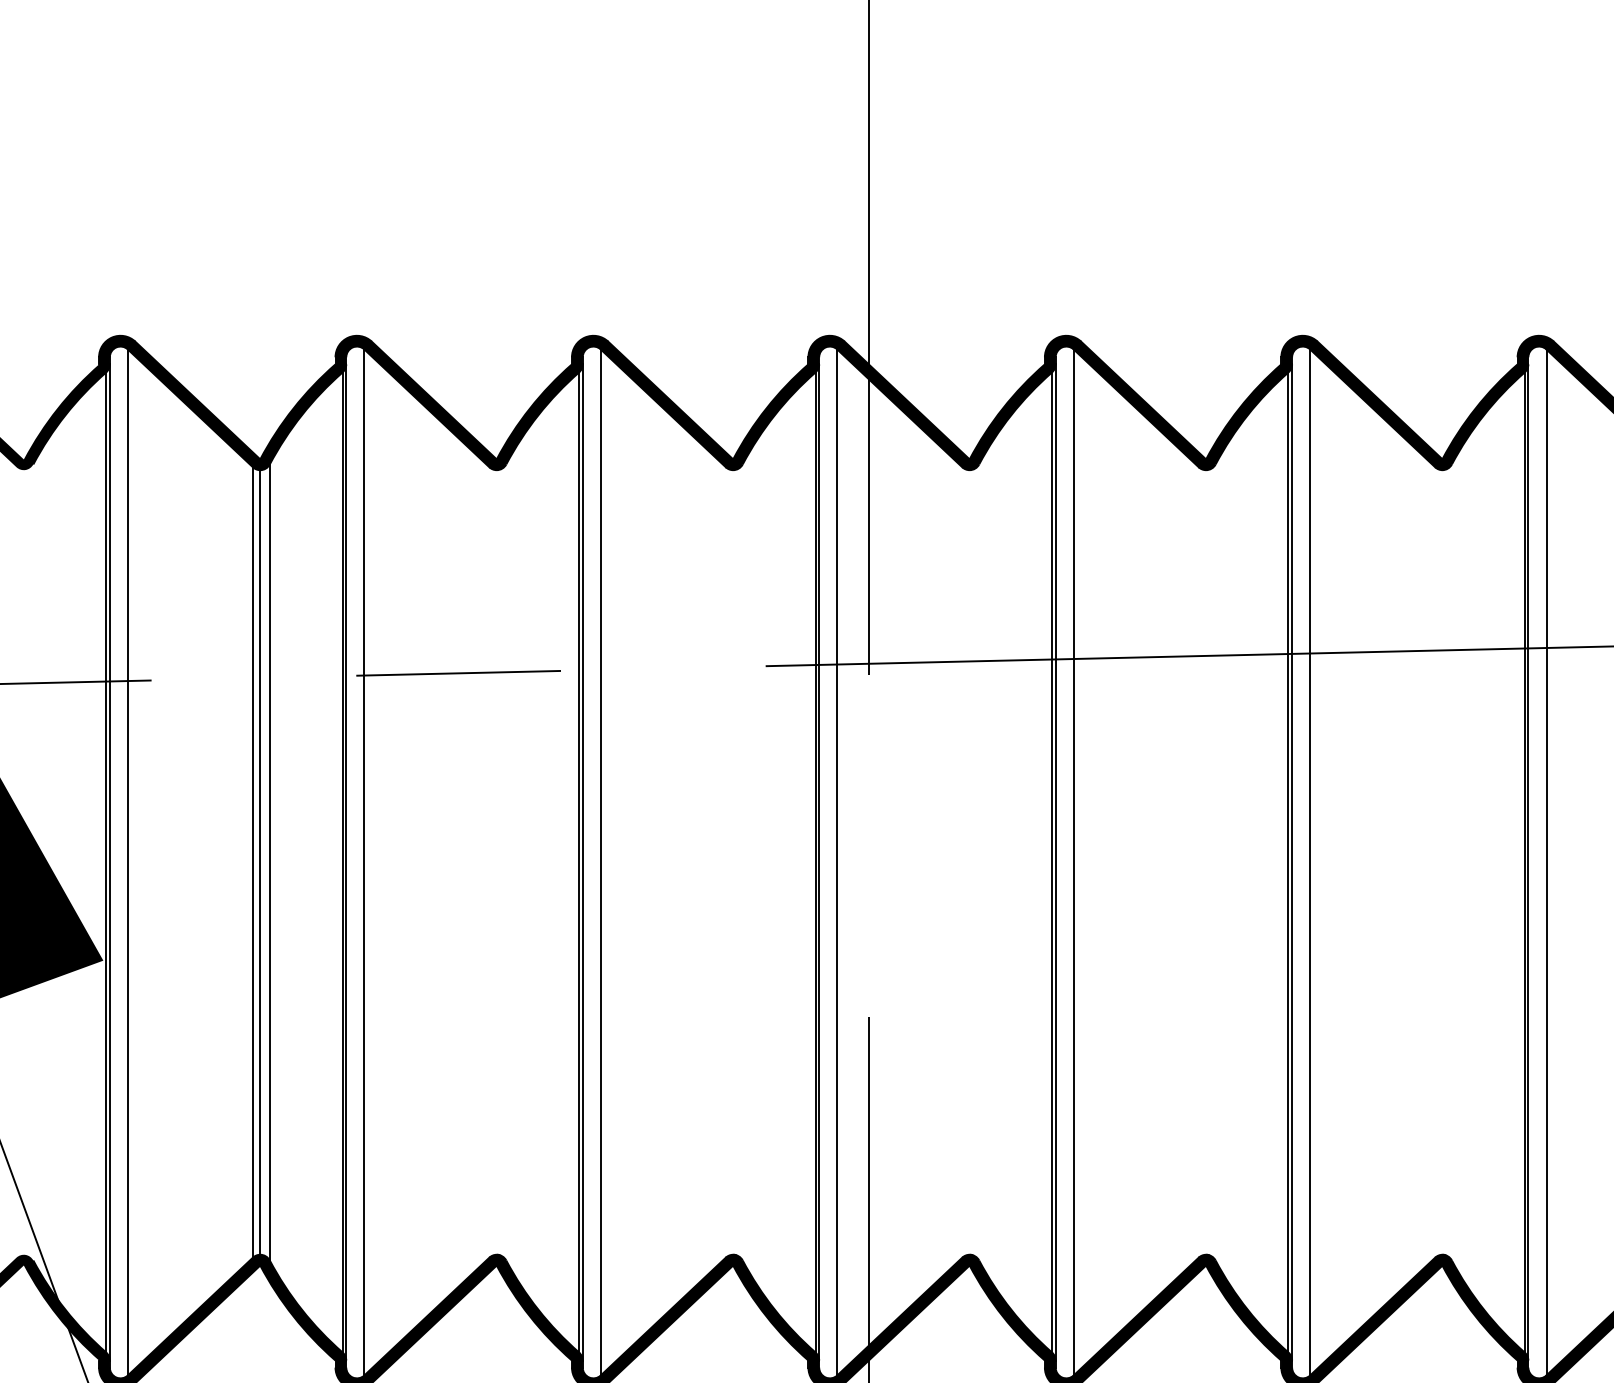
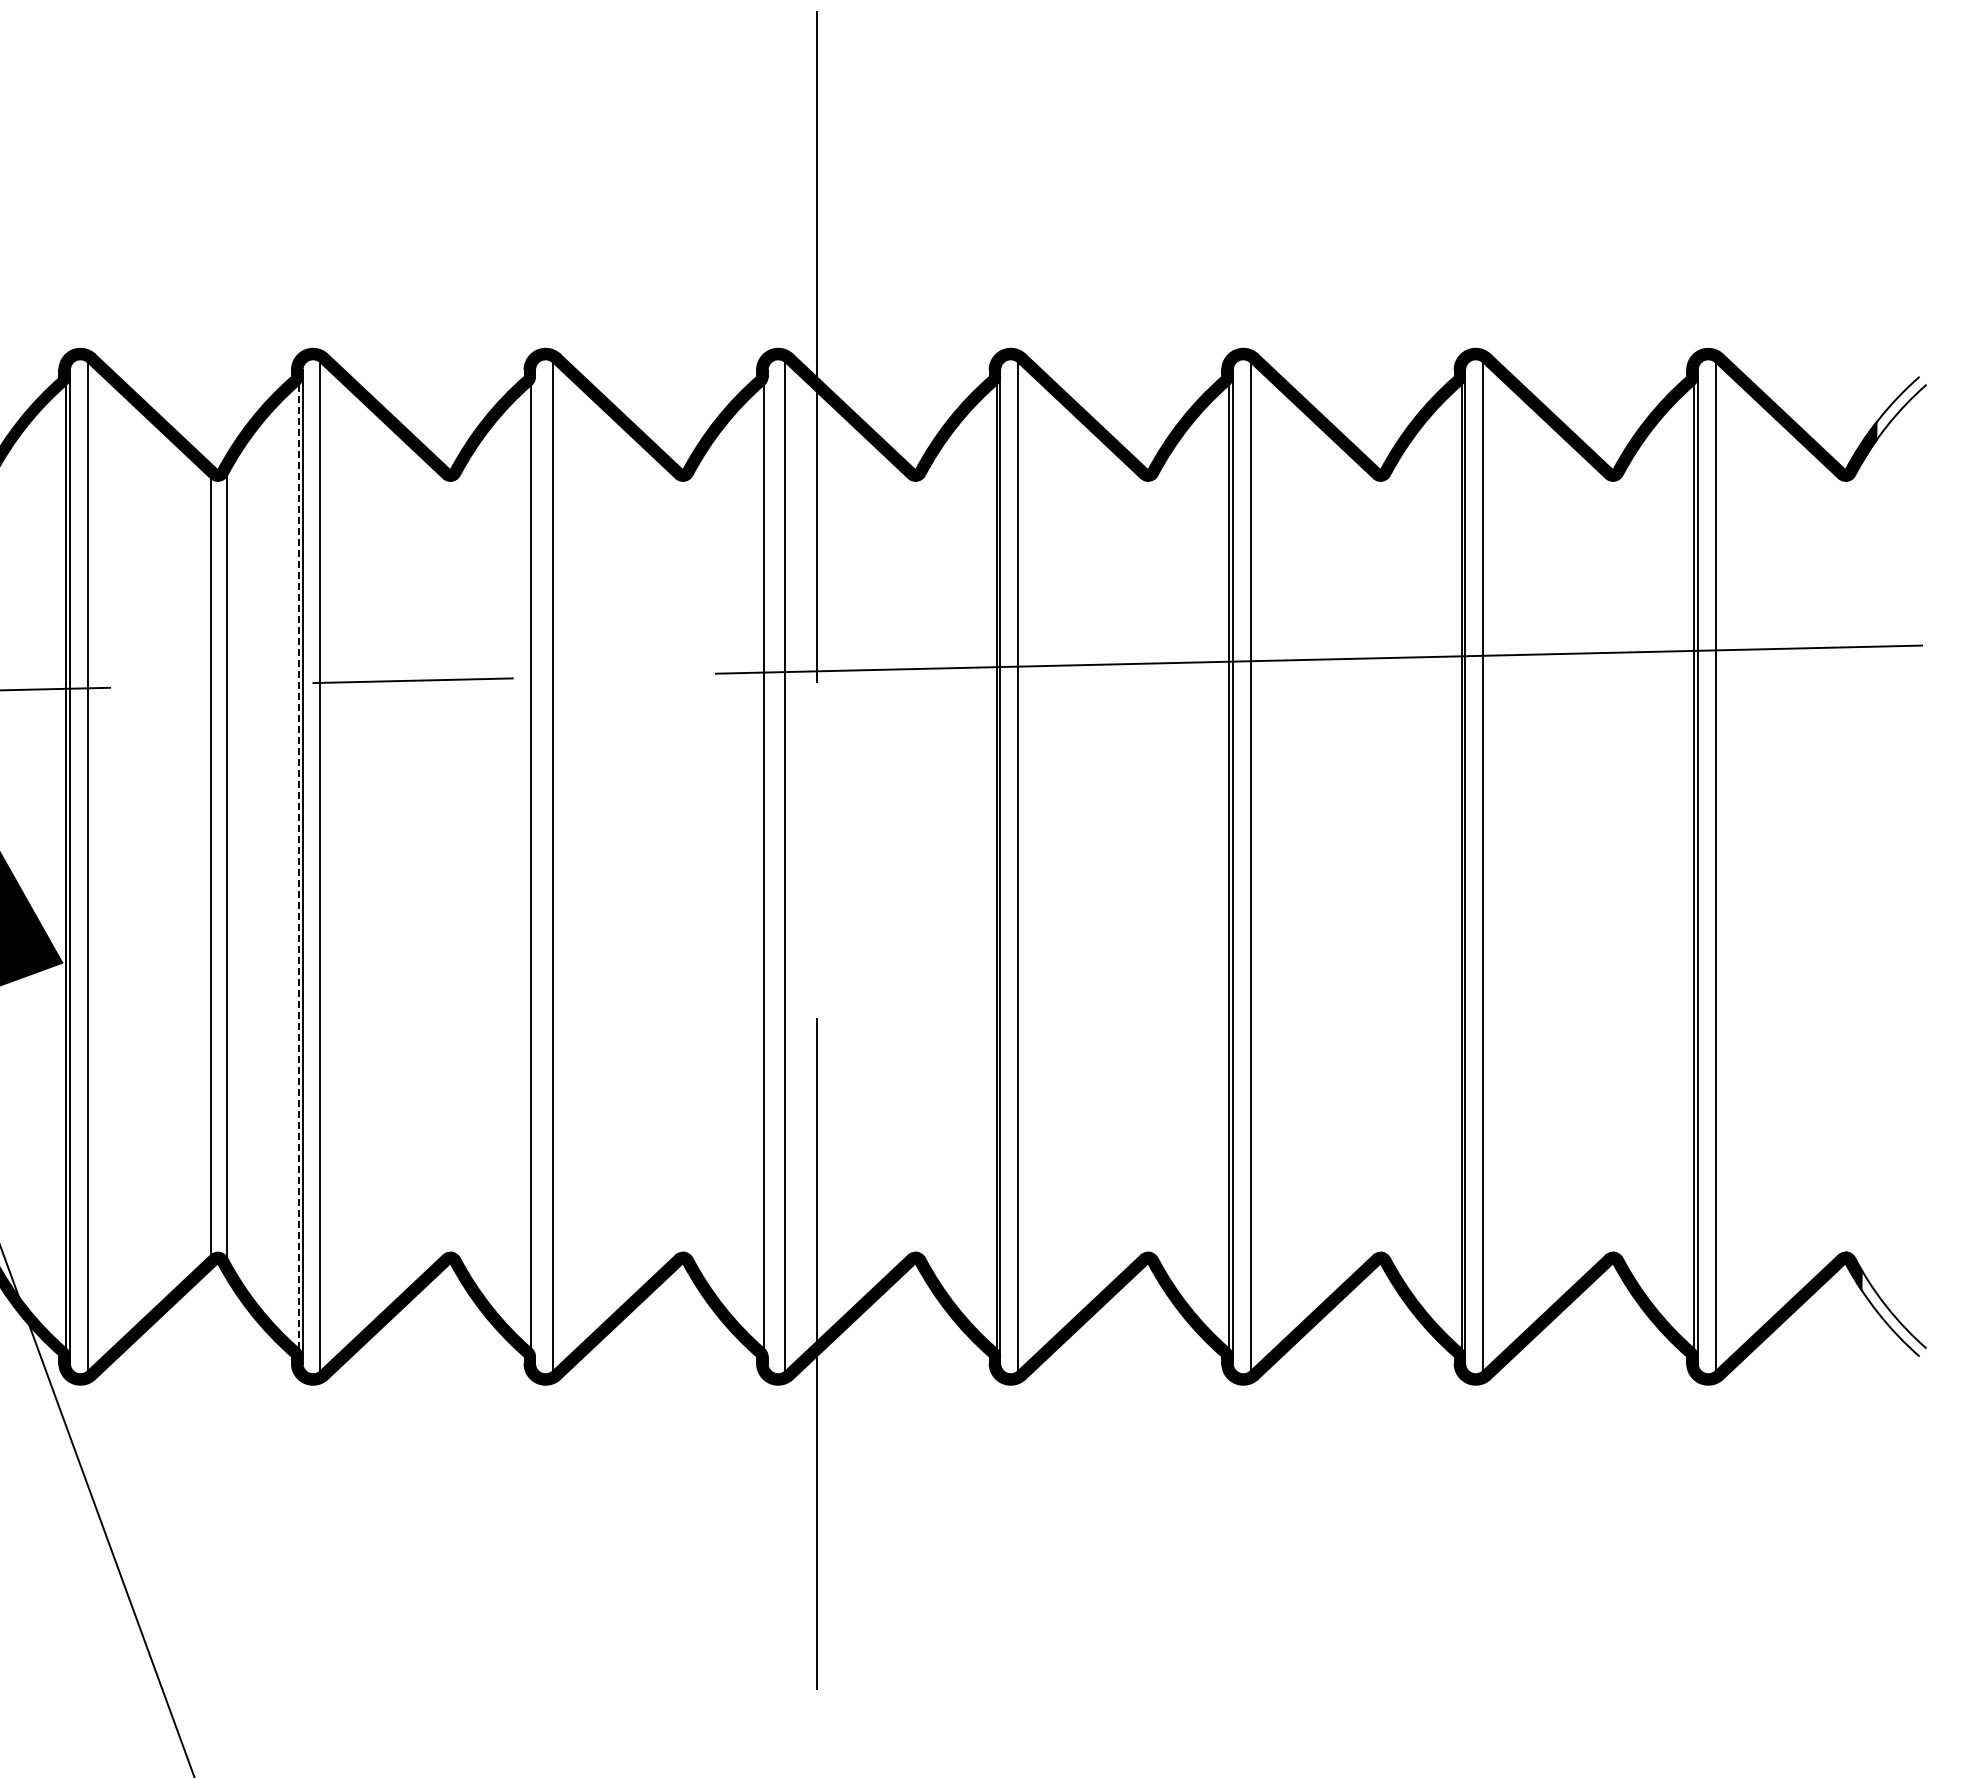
line: (259, 862) -> (217, 866), removed
line: (342, 862) -> (298, 866), solid -> dashed
line: (583, 862) -> (535, 866), removed
line: (819, 862) -> (767, 866), removed

